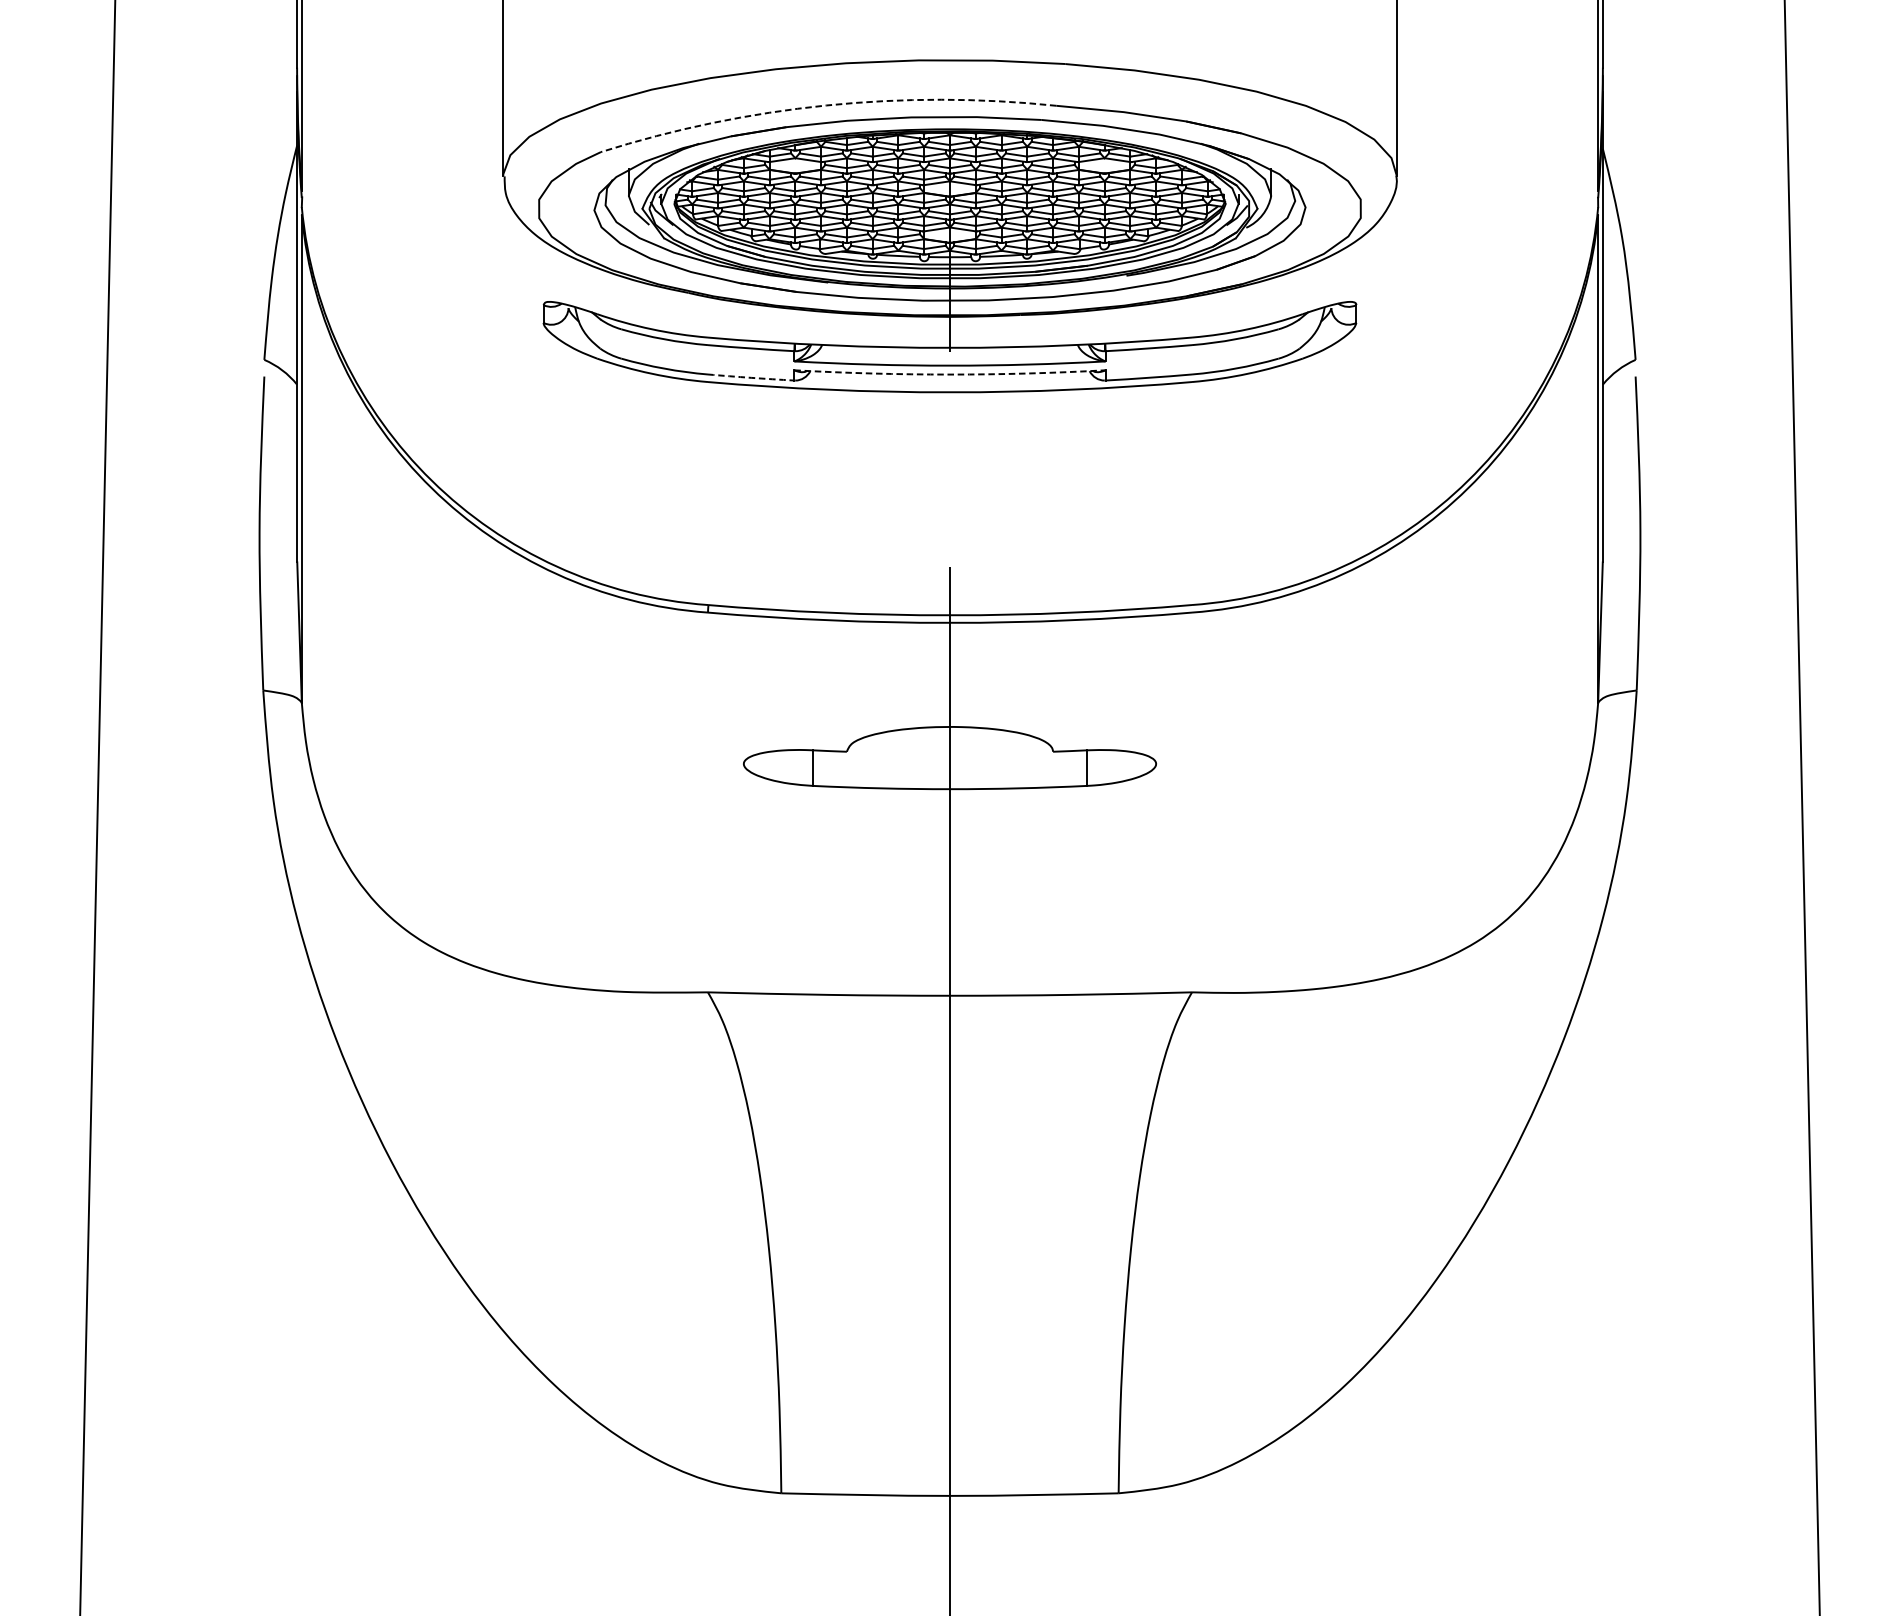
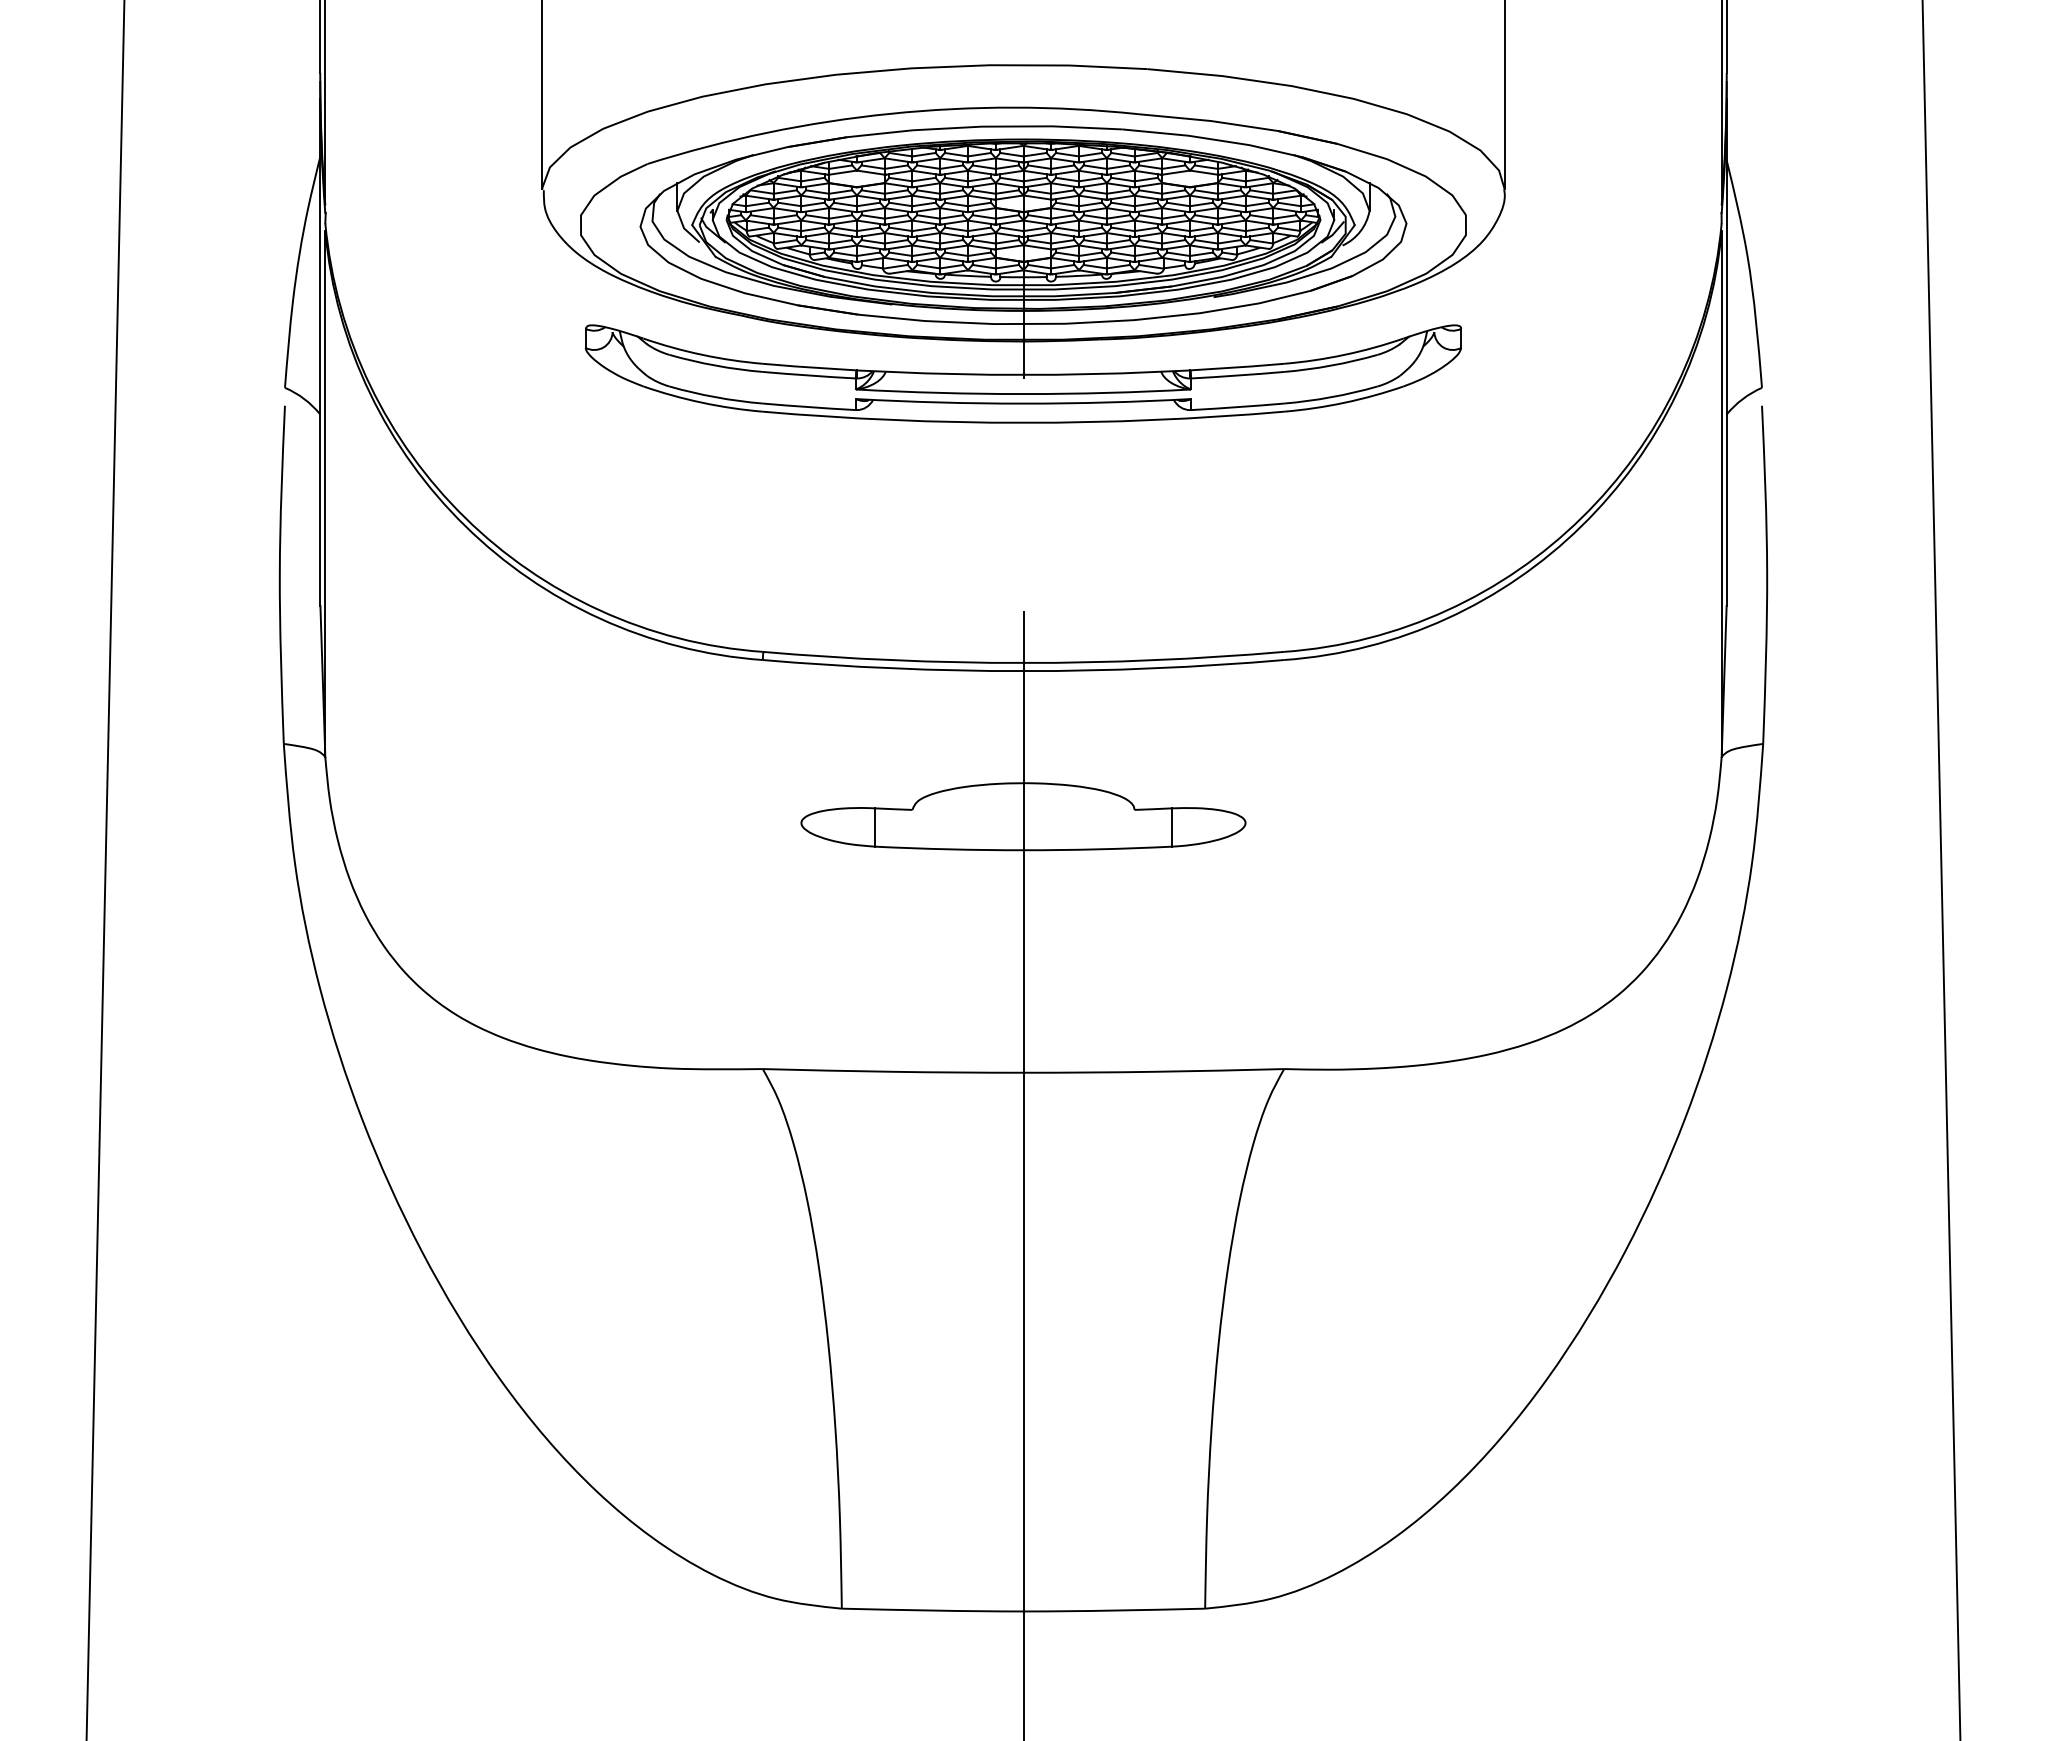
arc: (826, 105) -> (890, 113), dashed -> solid
arc: (950, 374) -> (1023, 403), dashed -> solid
arc: (751, 378) -> (809, 407), dashed -> solid

